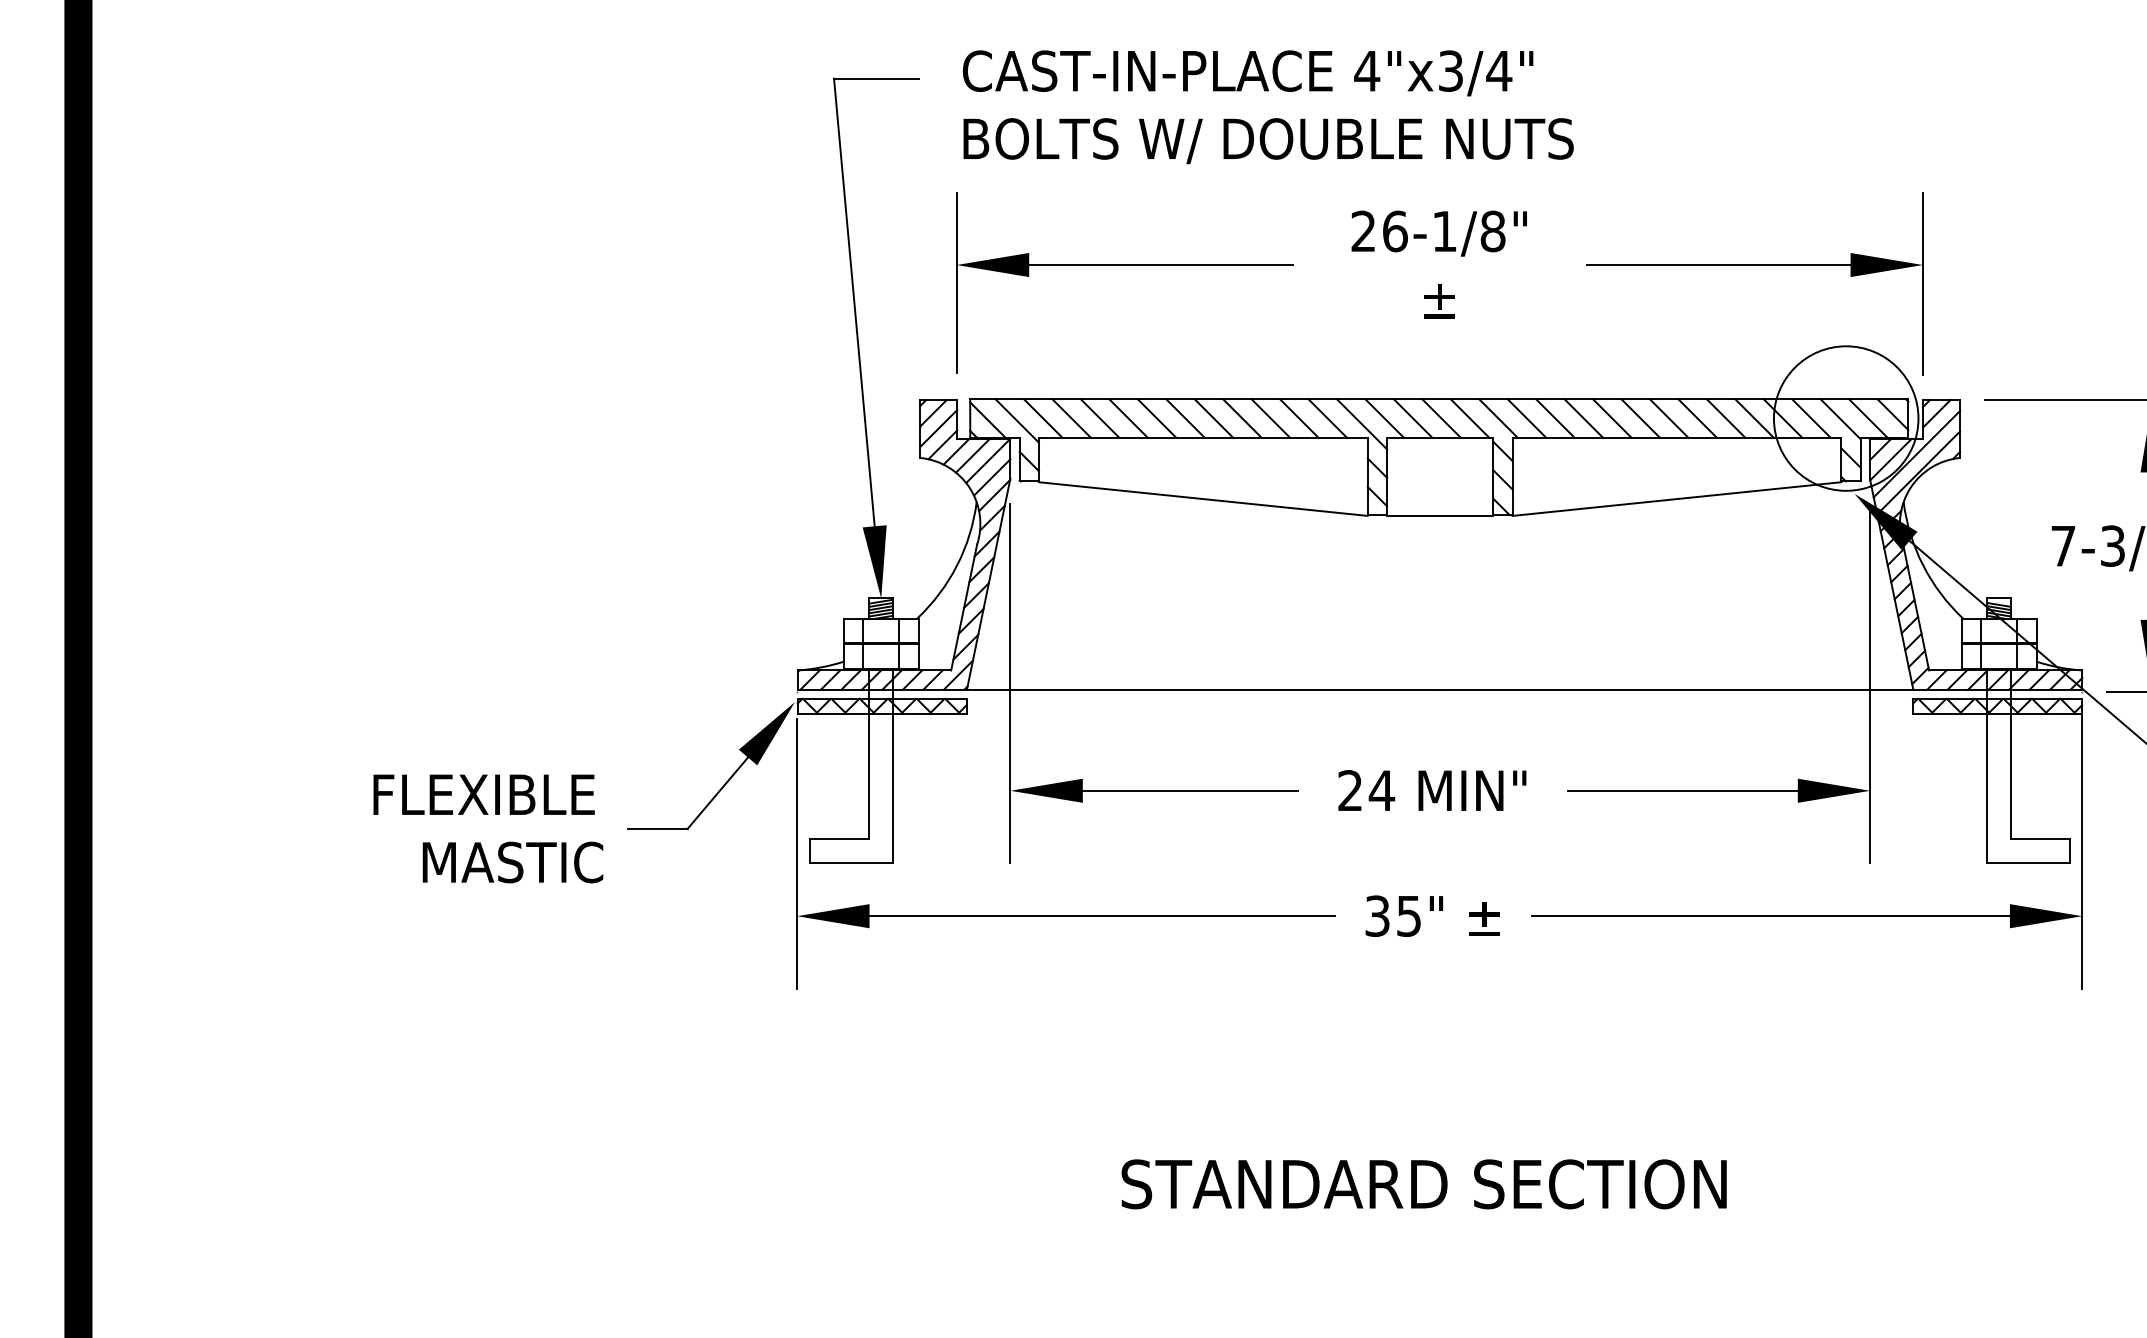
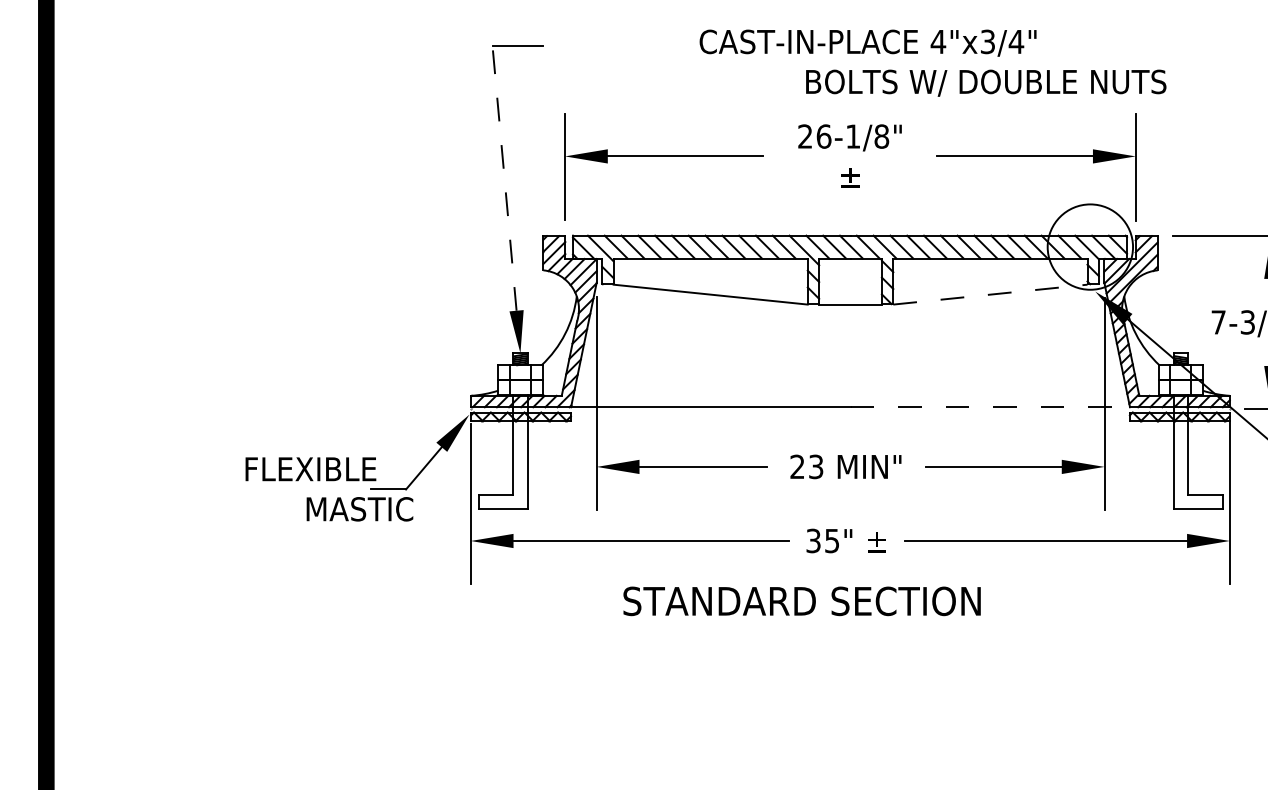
text: (1247, 72) -> (867, 42), moved
text: (1269, 139) -> (986, 82), moved
line: (854, 302) -> (504, 178), solid -> dashed
line: (1677, 498) -> (990, 294), solid -> dashed
line: (1677, 690) -> (990, 407), solid -> dashed
text: (1380, 790) -> (815, 466), 24 -> 23
text: (483, 795) -> (310, 469), moved
text: (512, 862) -> (359, 509), moved
text: (1423, 1184) -> (801, 601), moved

